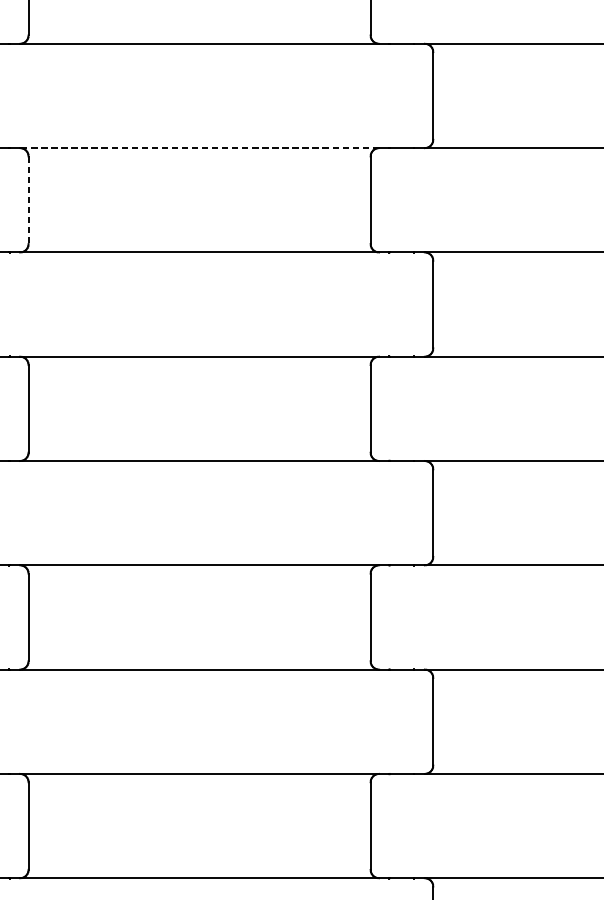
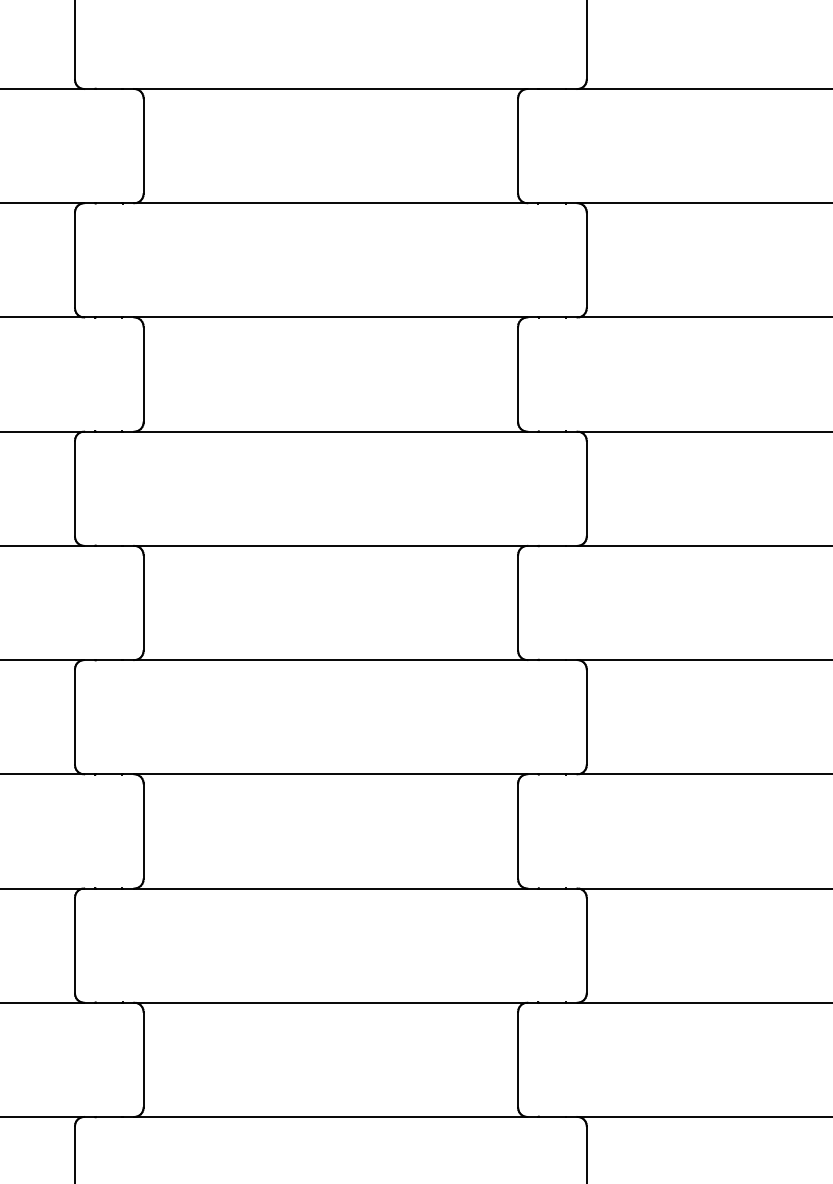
line: (199, 148) -> (330, 317), dashed -> solid
line: (28, 200) -> (143, 374), dashed -> solid

